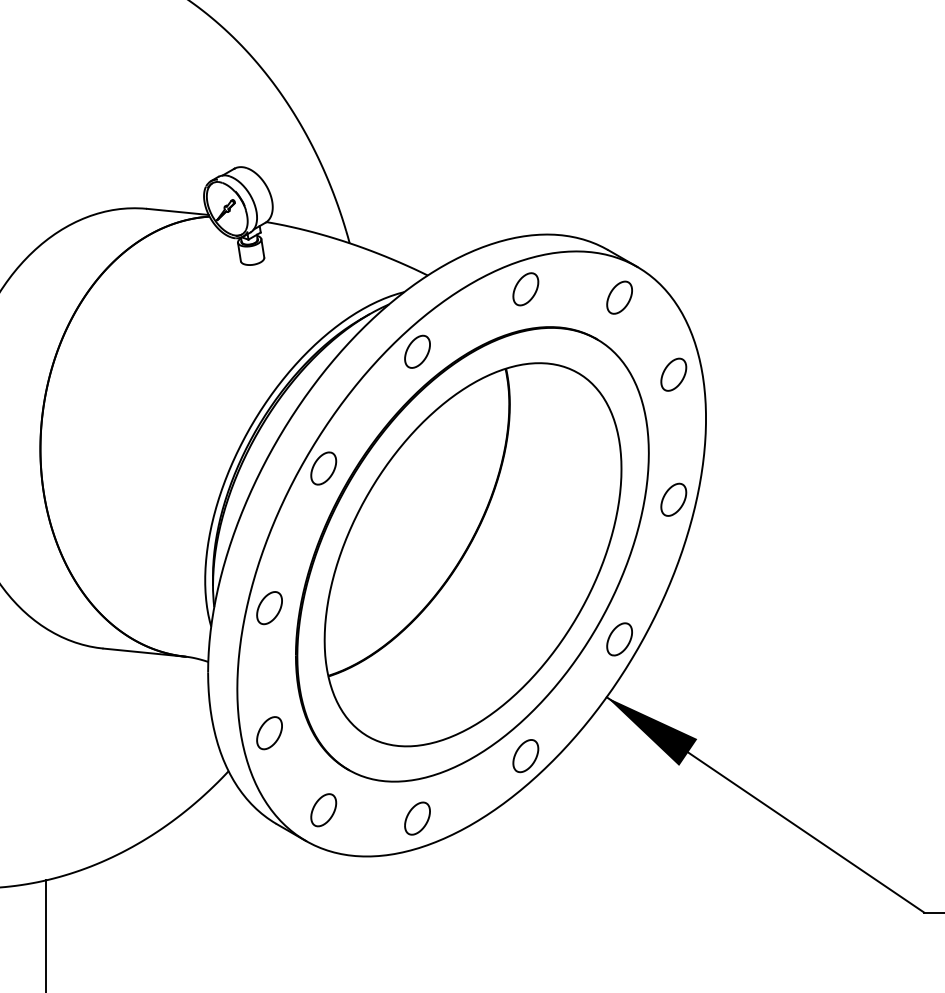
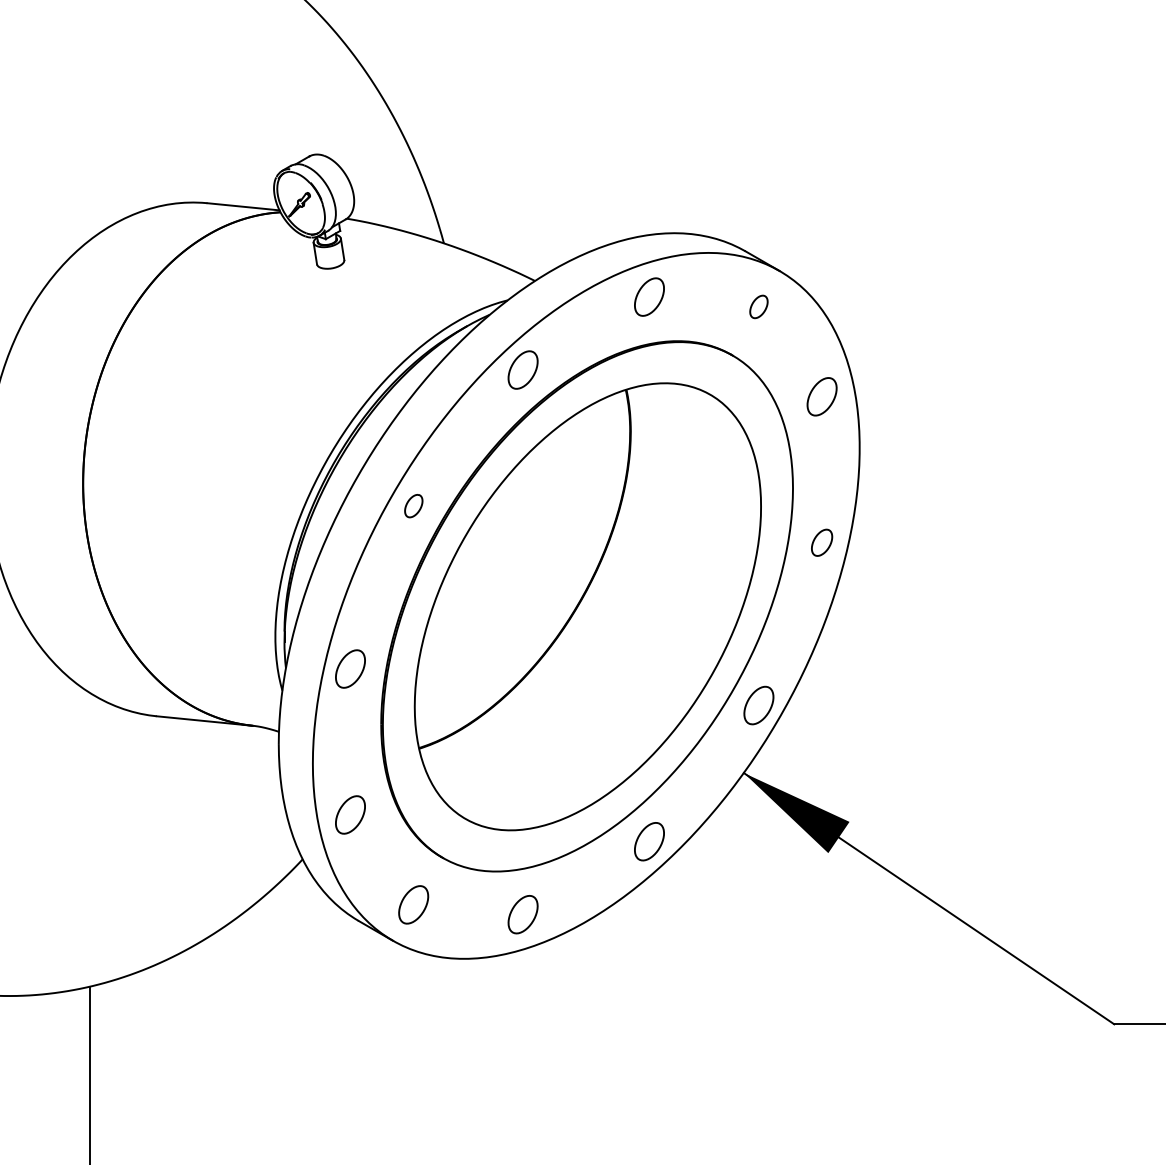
part: (619, 297) -> (758, 306), size x0.6
part: (323, 467) -> (413, 505), size x0.6
part: (673, 499) -> (821, 542), size x0.7

